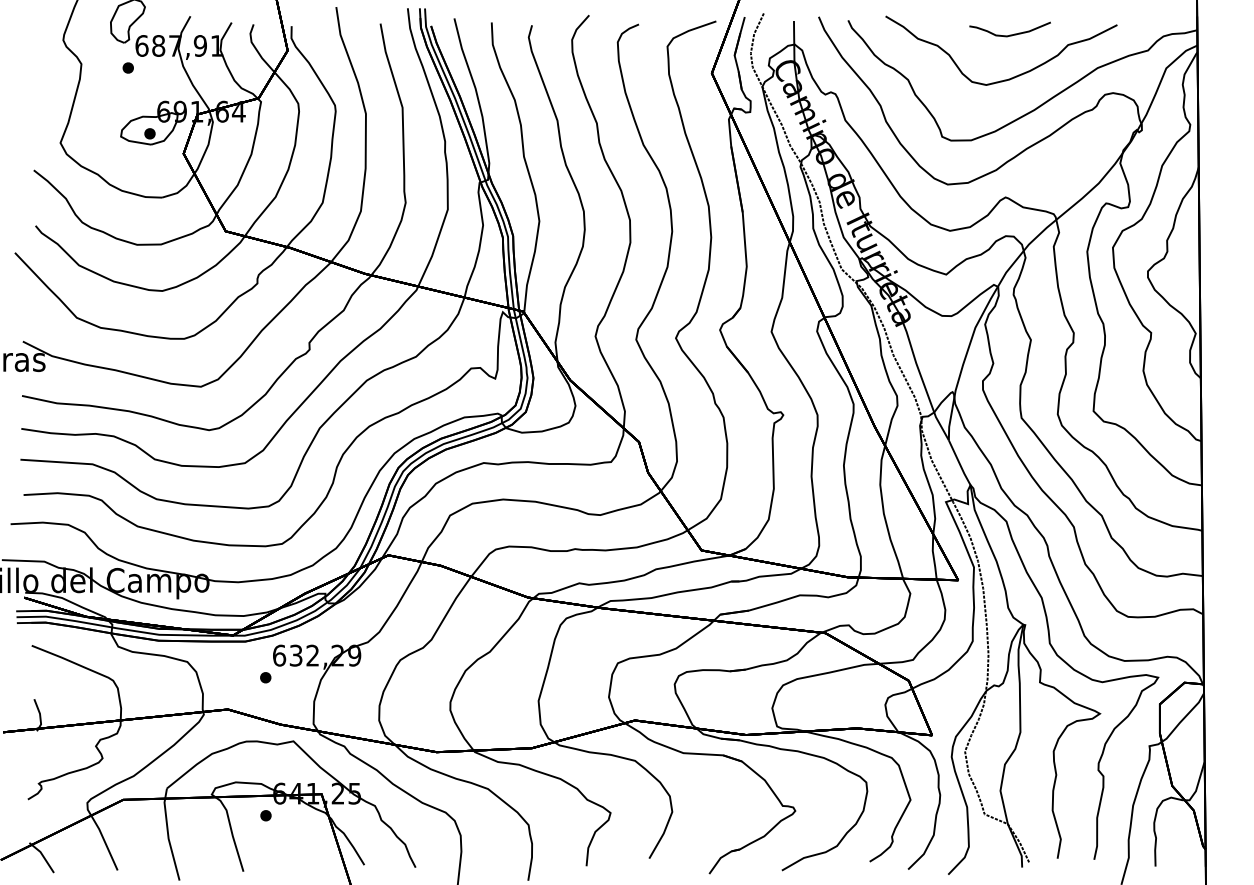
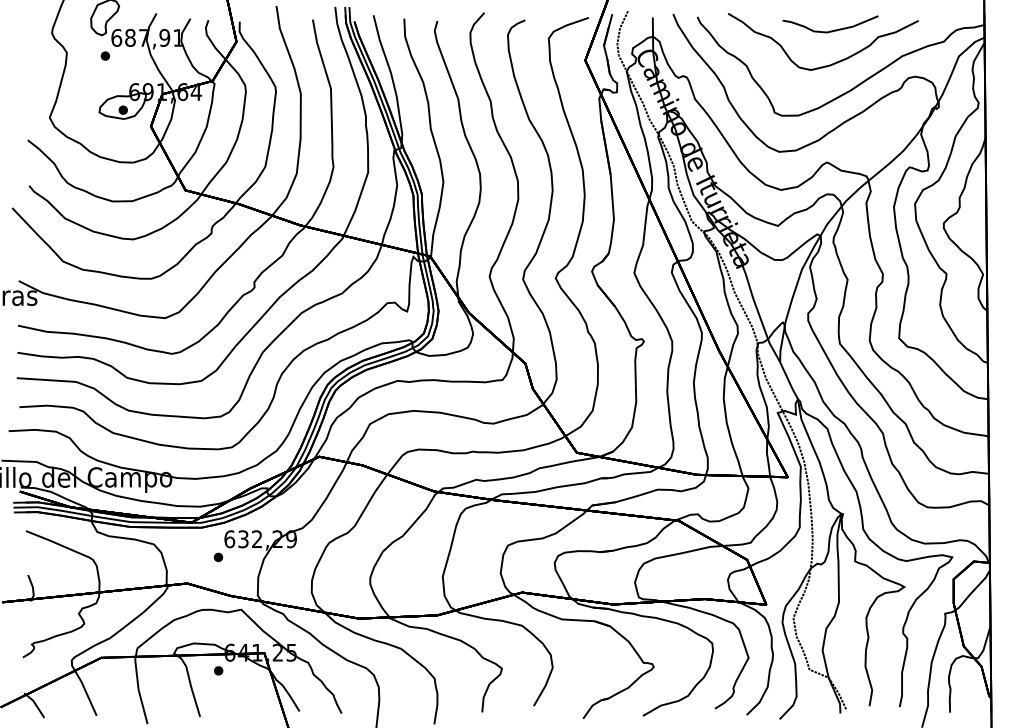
part: (1010, 29) -> (830, 24), size x1.43

